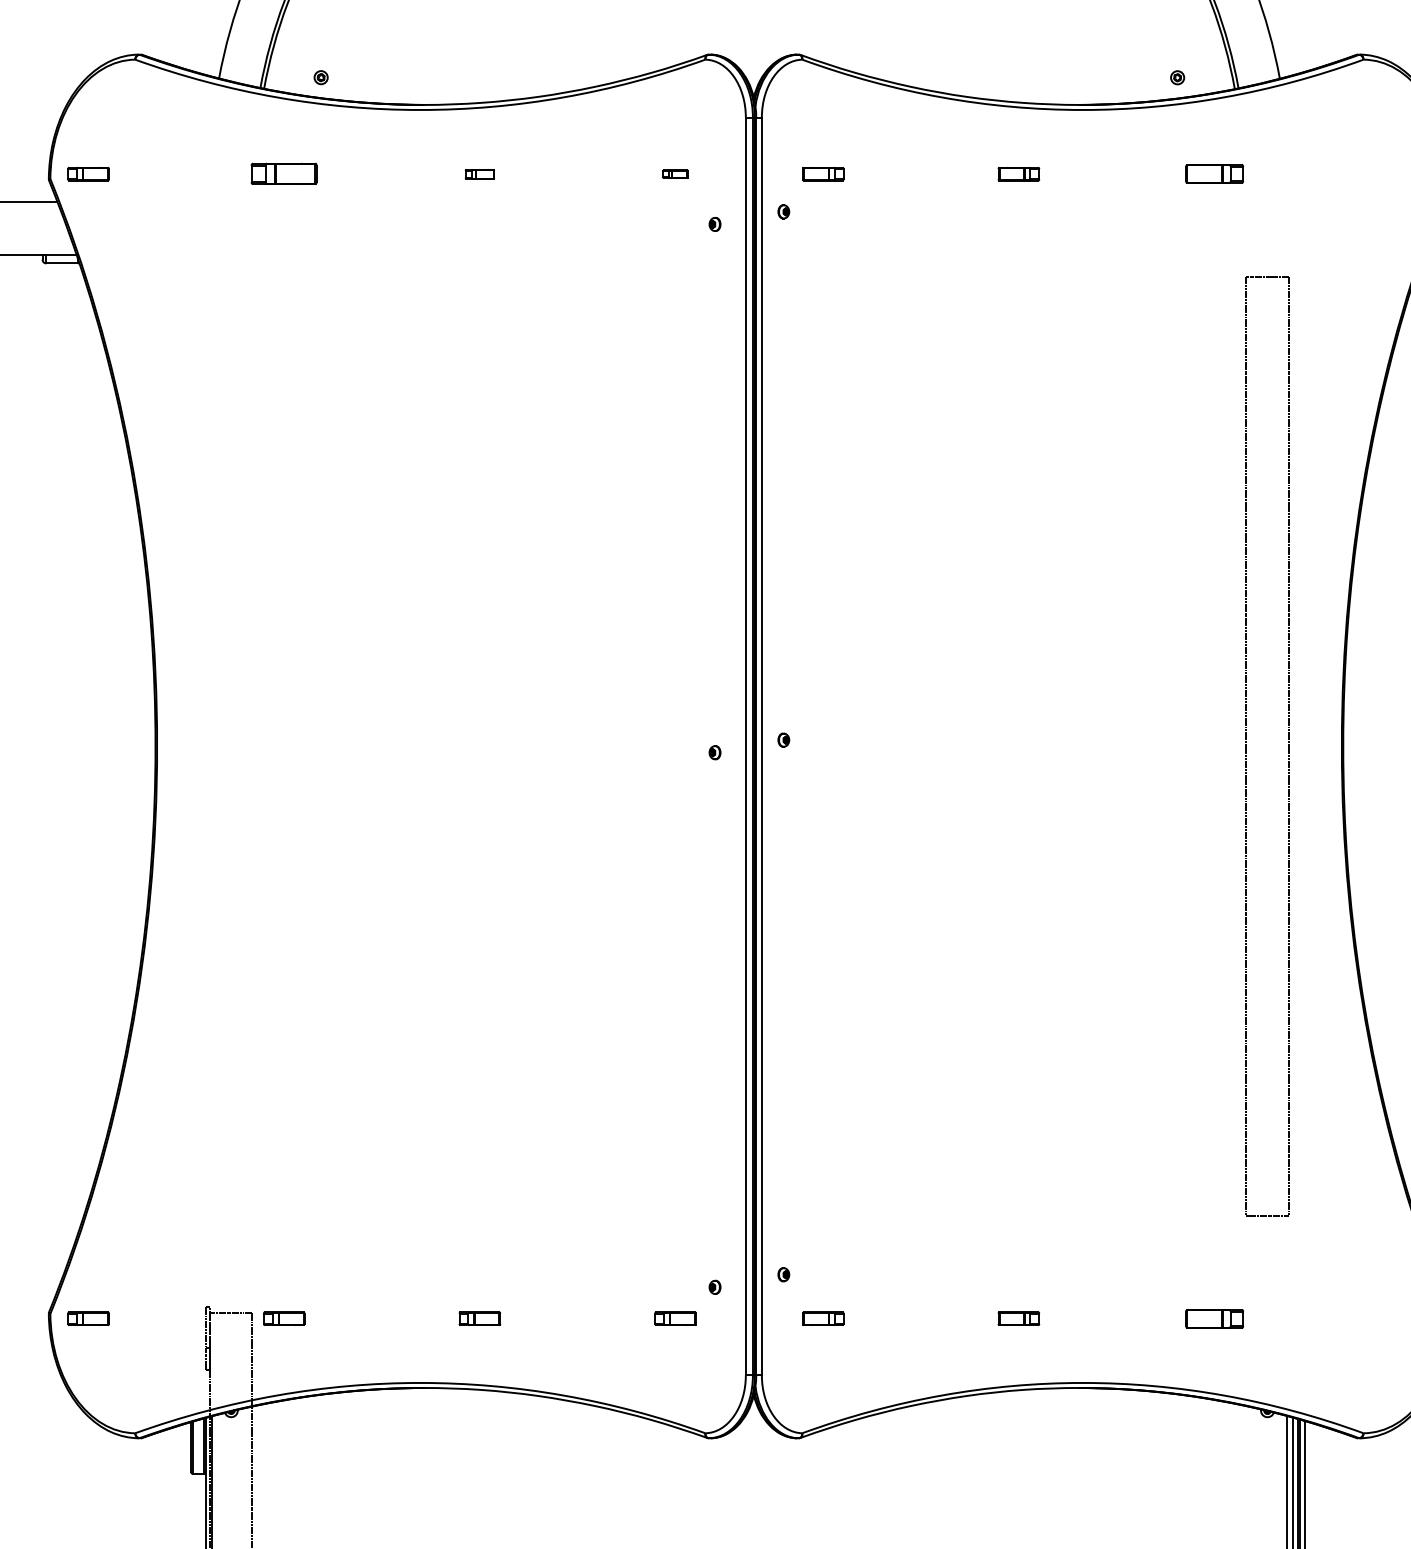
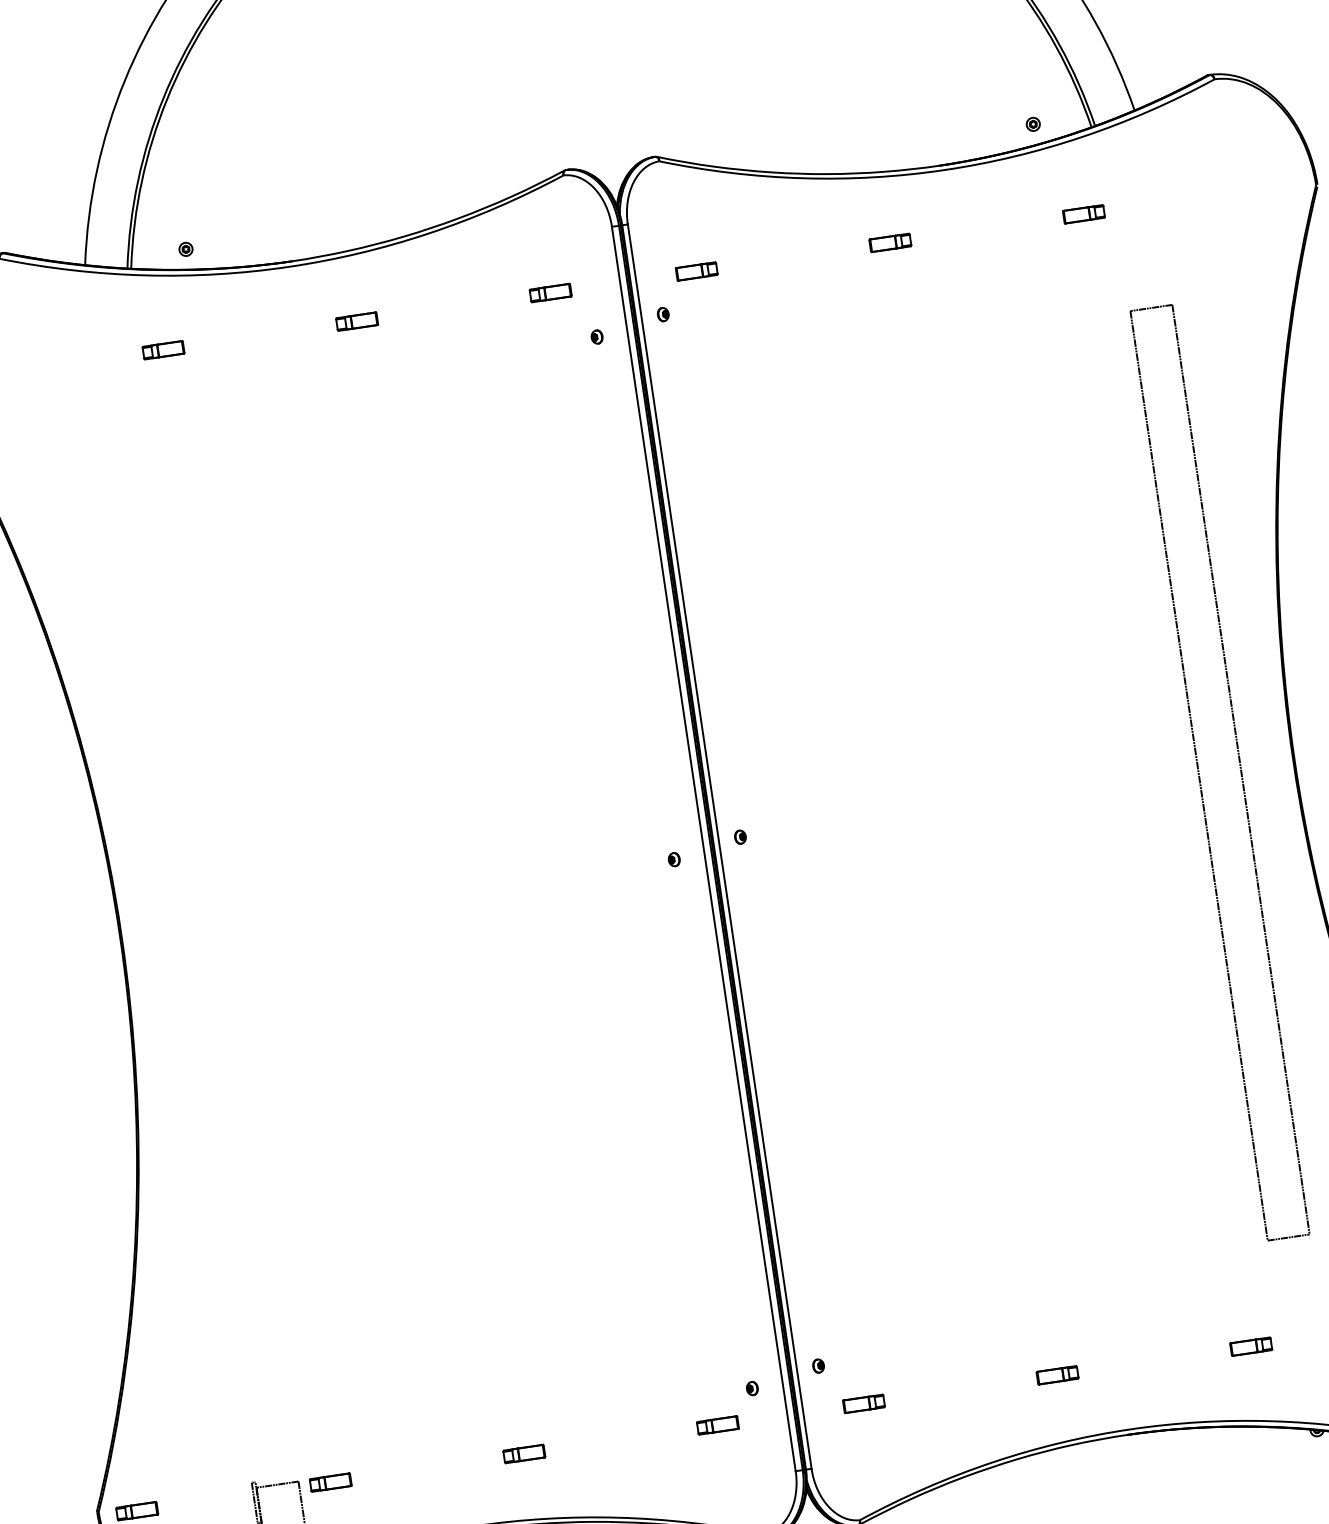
part: (284, 174) -> (163, 350), size x0.62
part: (479, 174) -> (356, 322), size x1.43
part: (675, 174) -> (550, 293), size x1.67
part: (1214, 174) -> (1083, 214), size x0.71
part: (1214, 1318) -> (1251, 1346), size x0.71

